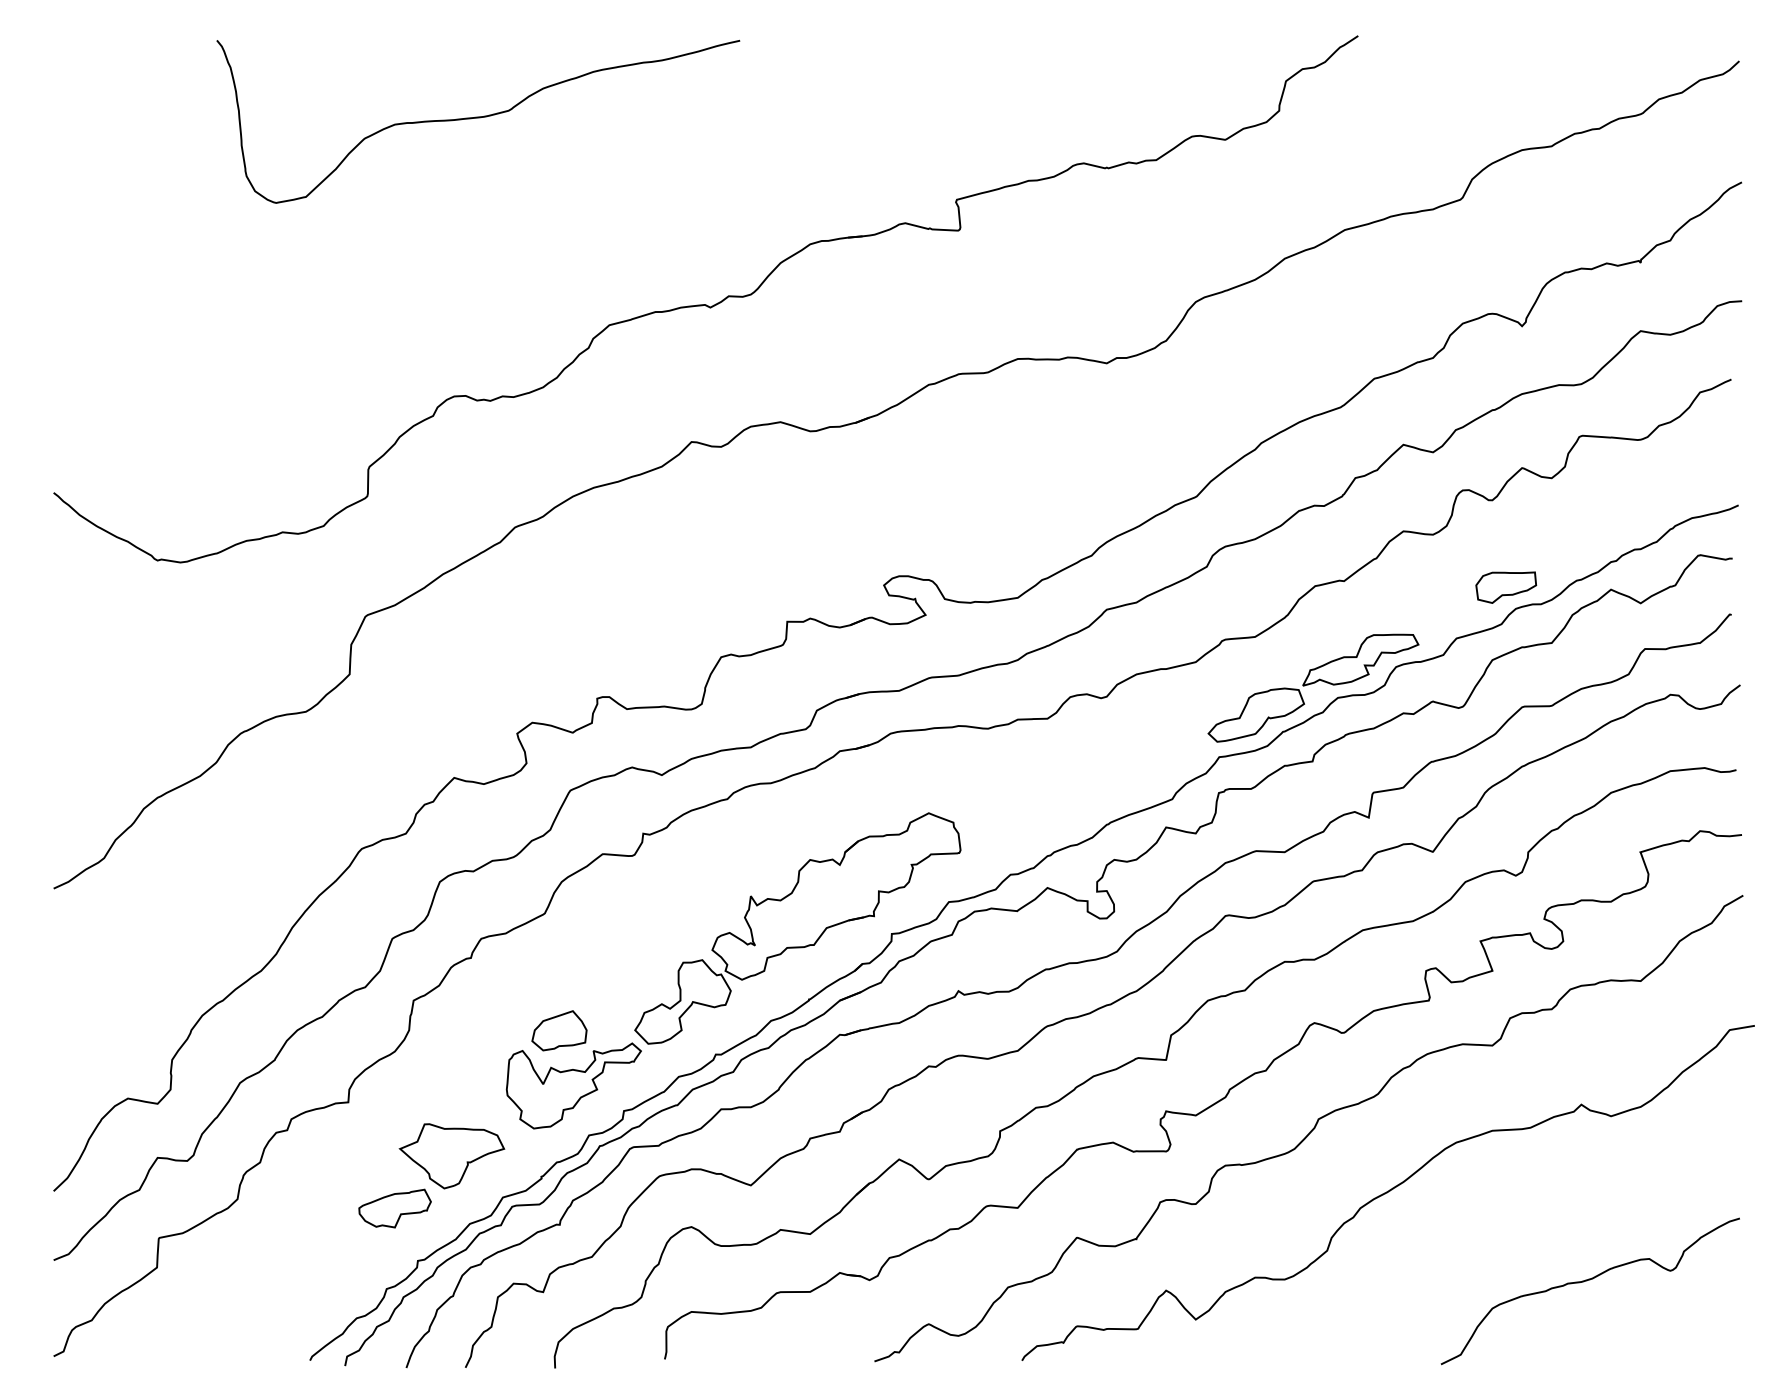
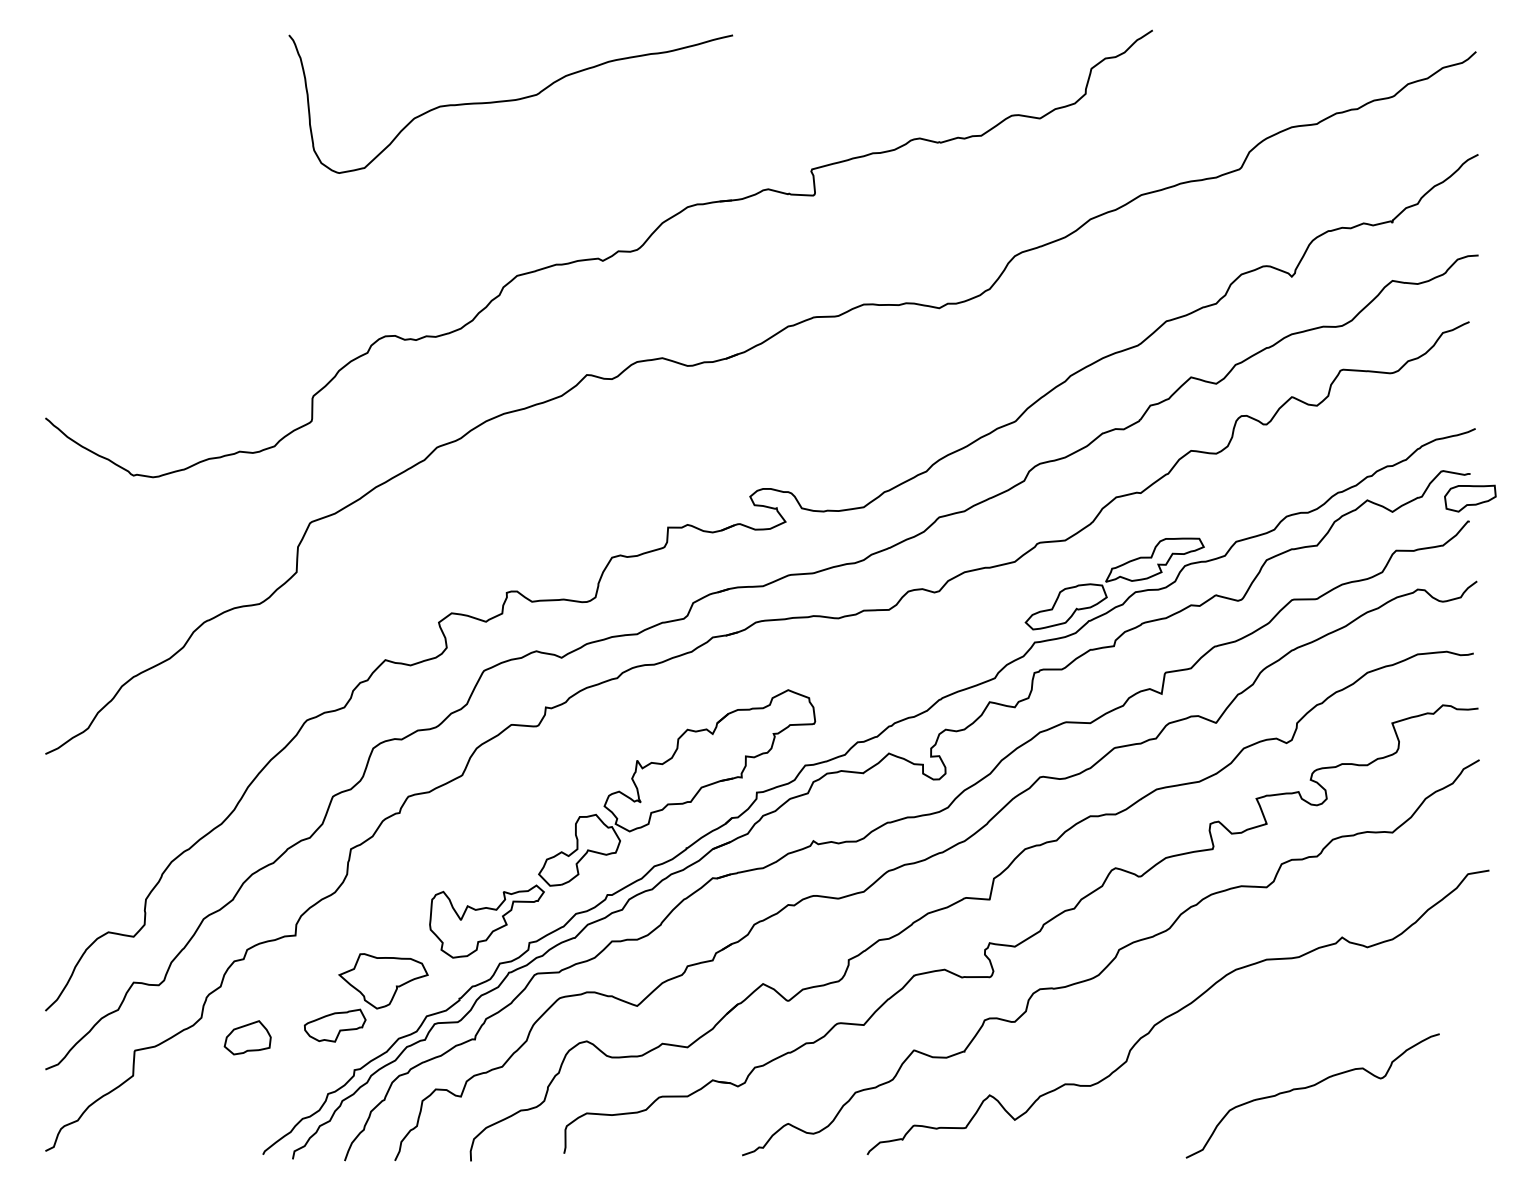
curve: (477, 118) -> (510, 101), moved
part: (1506, 587) -> (1470, 498), moved
part: (559, 1030) -> (247, 1037), moved
curve: (1587, 1281) -> (1310, 1087), moved

